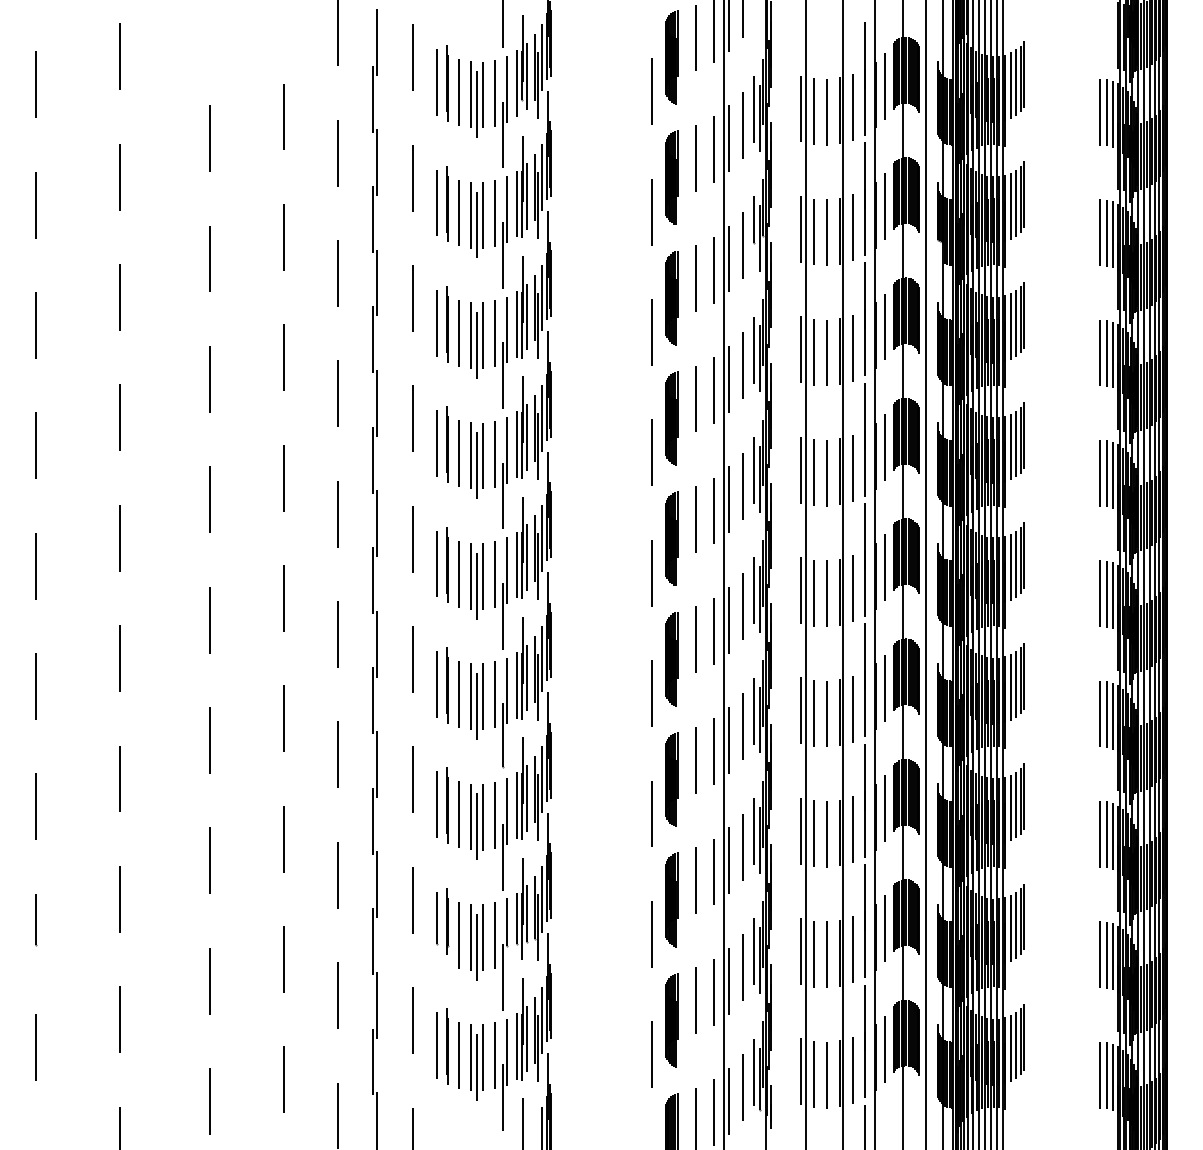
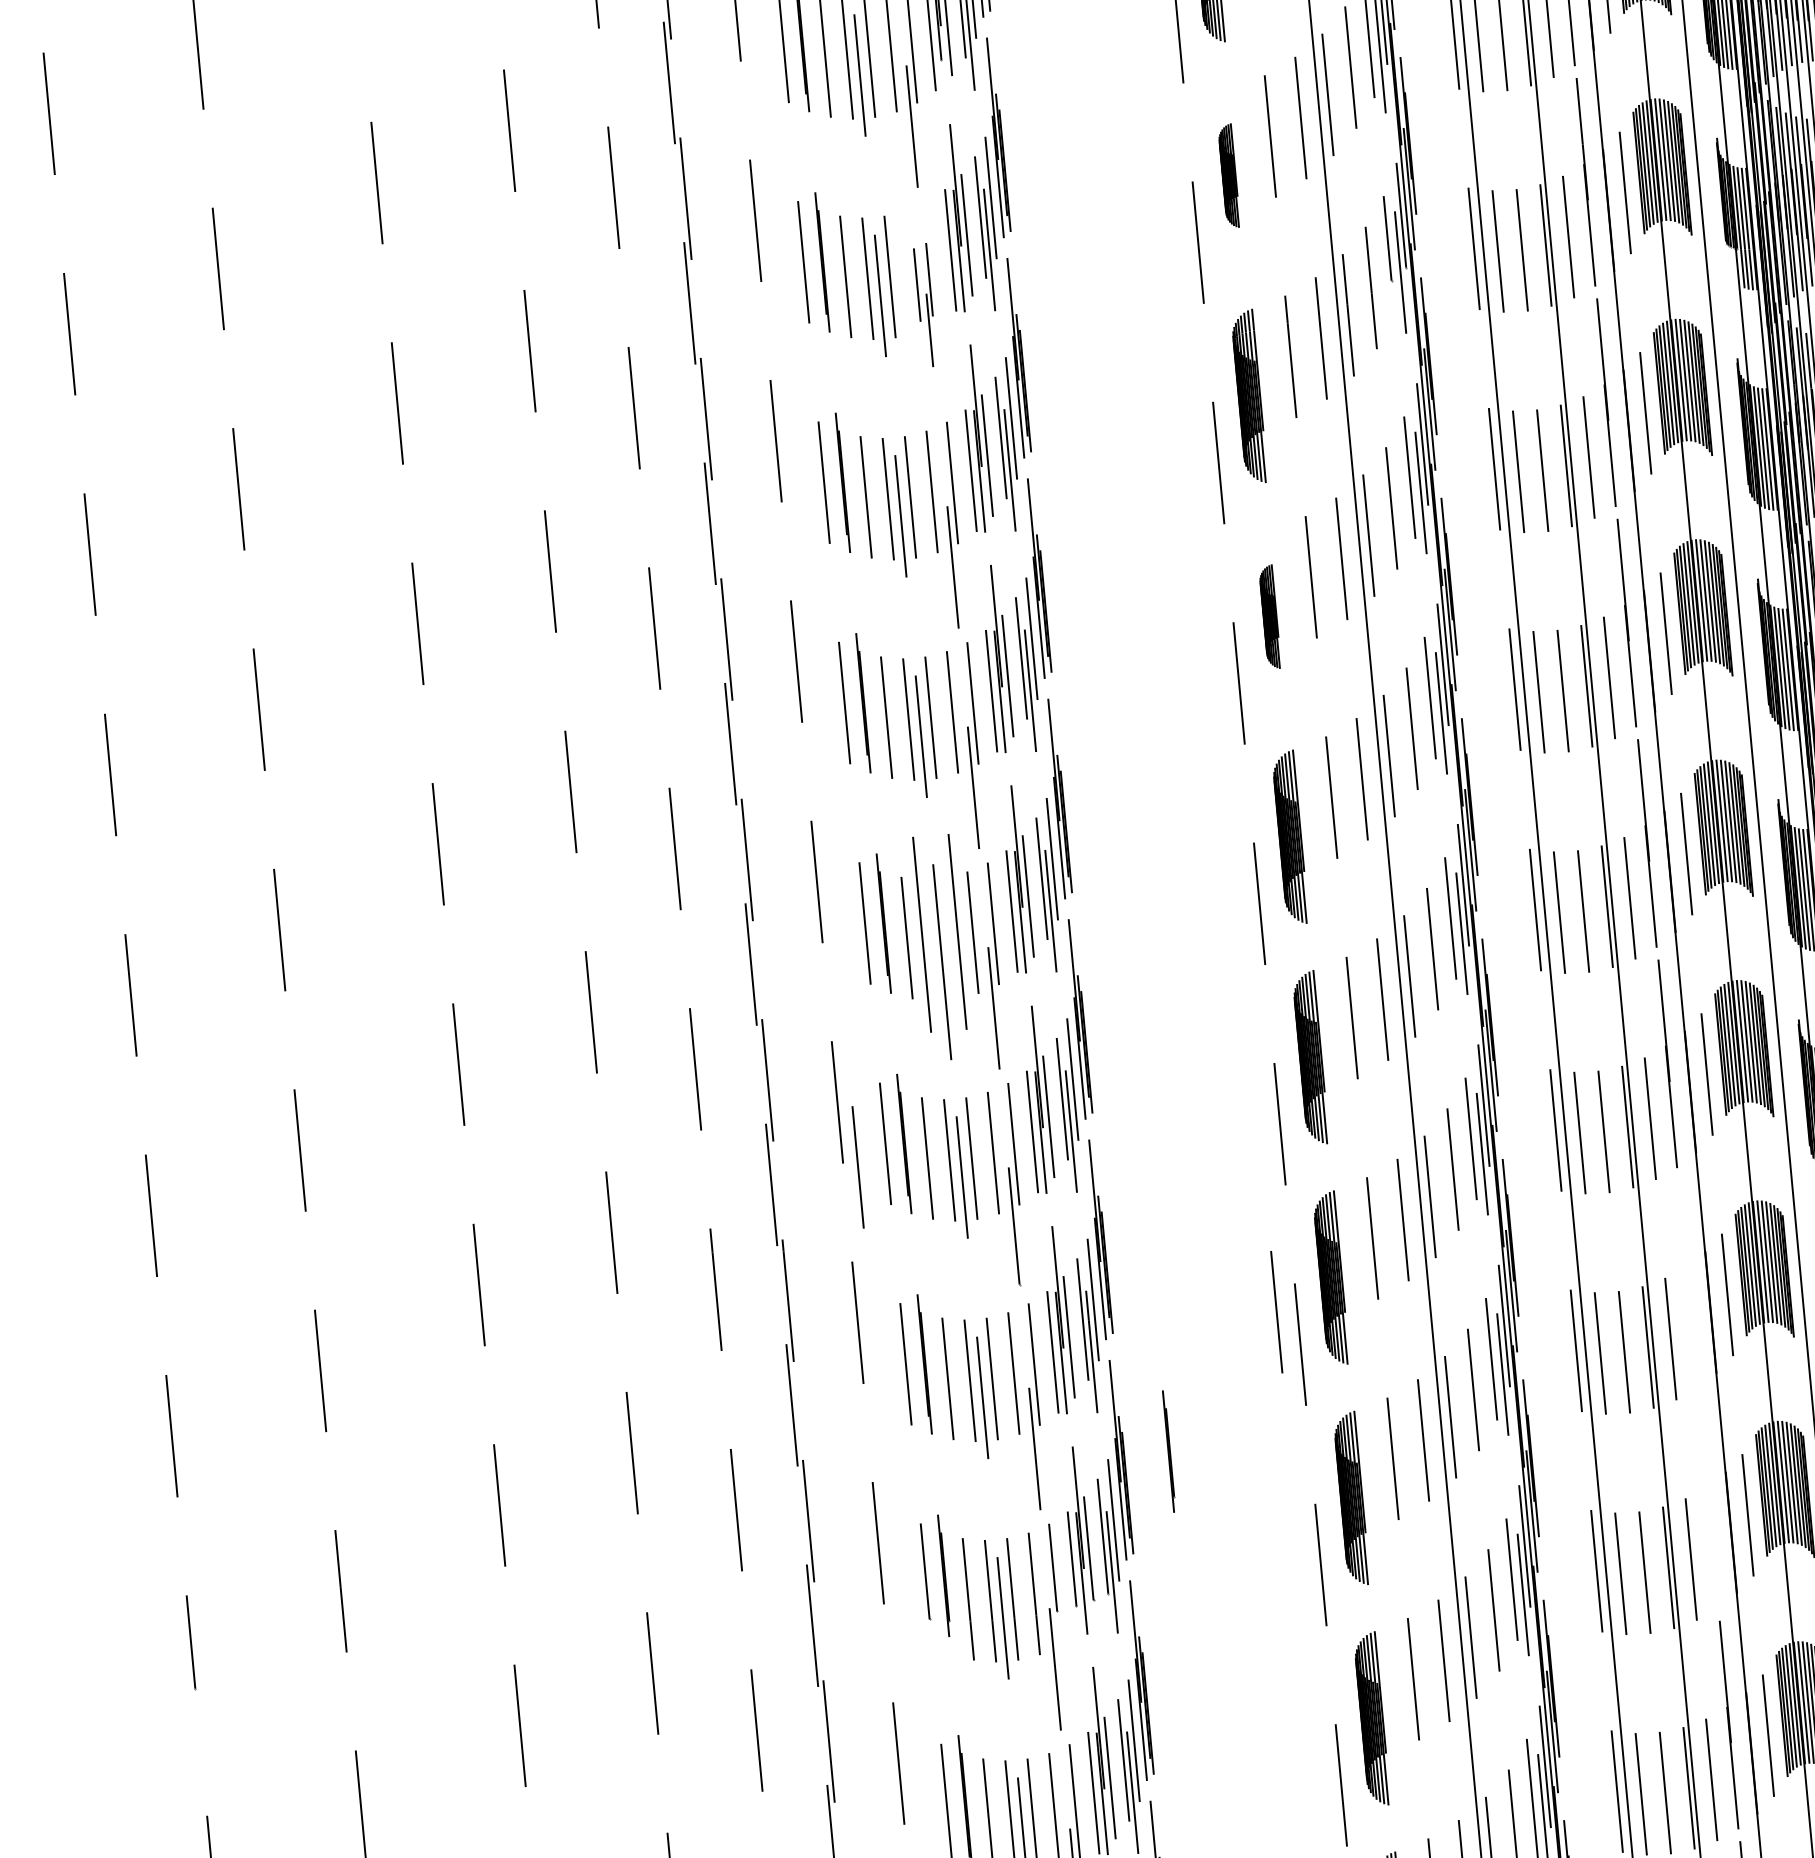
part: (671, 177) -> (1228, 175), size x0.6
part: (500, 232) -> (924, 305), size x0.6
part: (671, 418) -> (1269, 617), size x0.6
part: (476, 581) -> (940, 948), size x1.6
line: (420, 695) -> (856, 1167), added
line: (640, 795) -> (1276, 1312), added
line: (864, 857) -> (1697, 1388), removed
line: (575, 865) -> (1169, 1451), added

